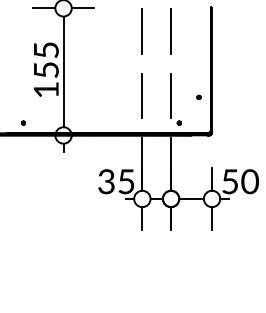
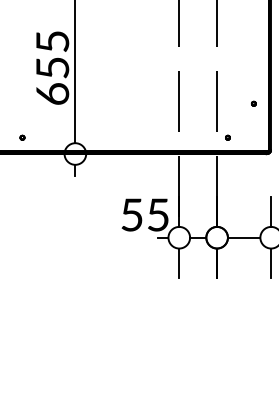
text: (46, 89) -> (52, 93), 155 -> 655
text: (106, 181) -> (131, 214), 35 -> 55

